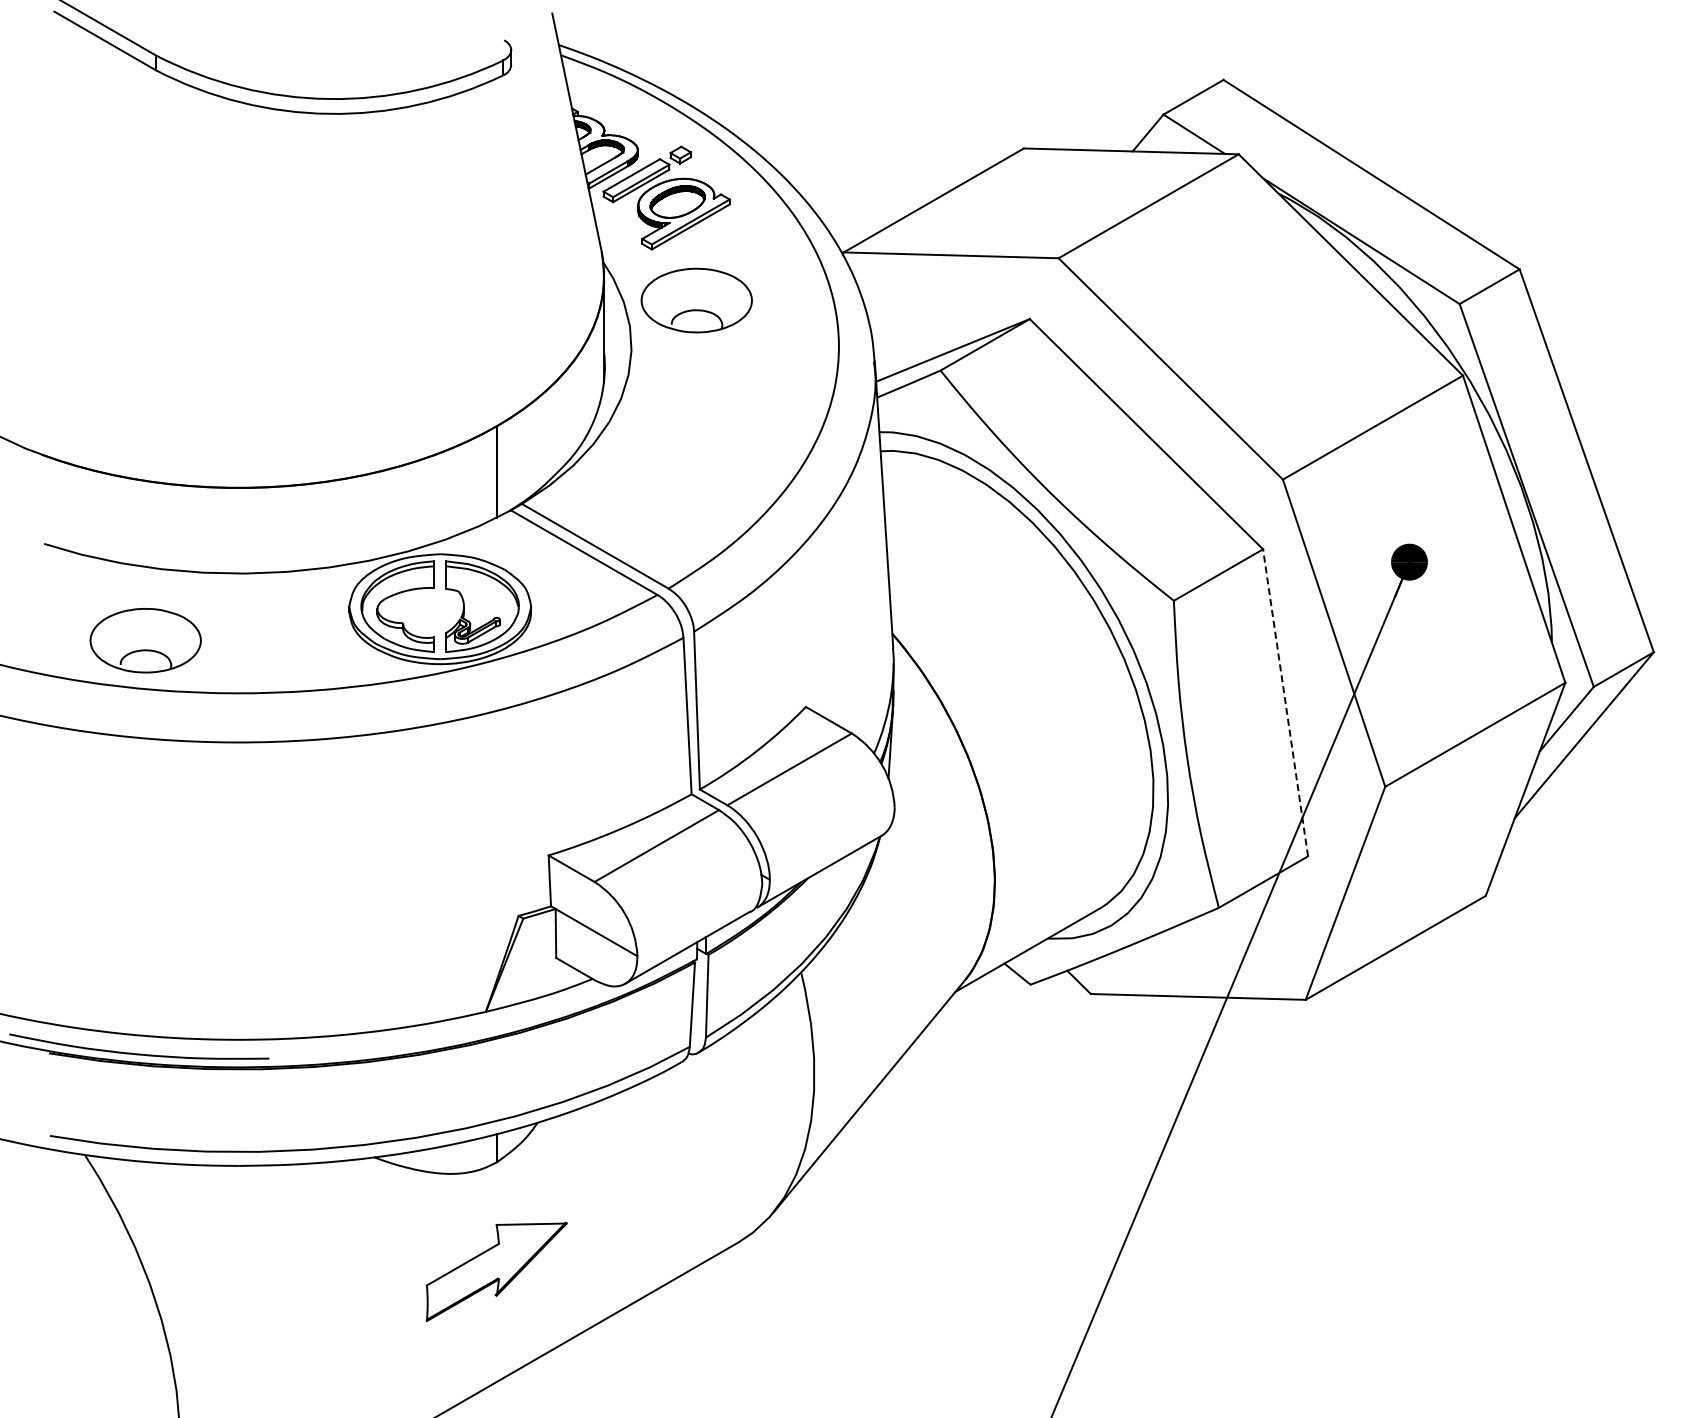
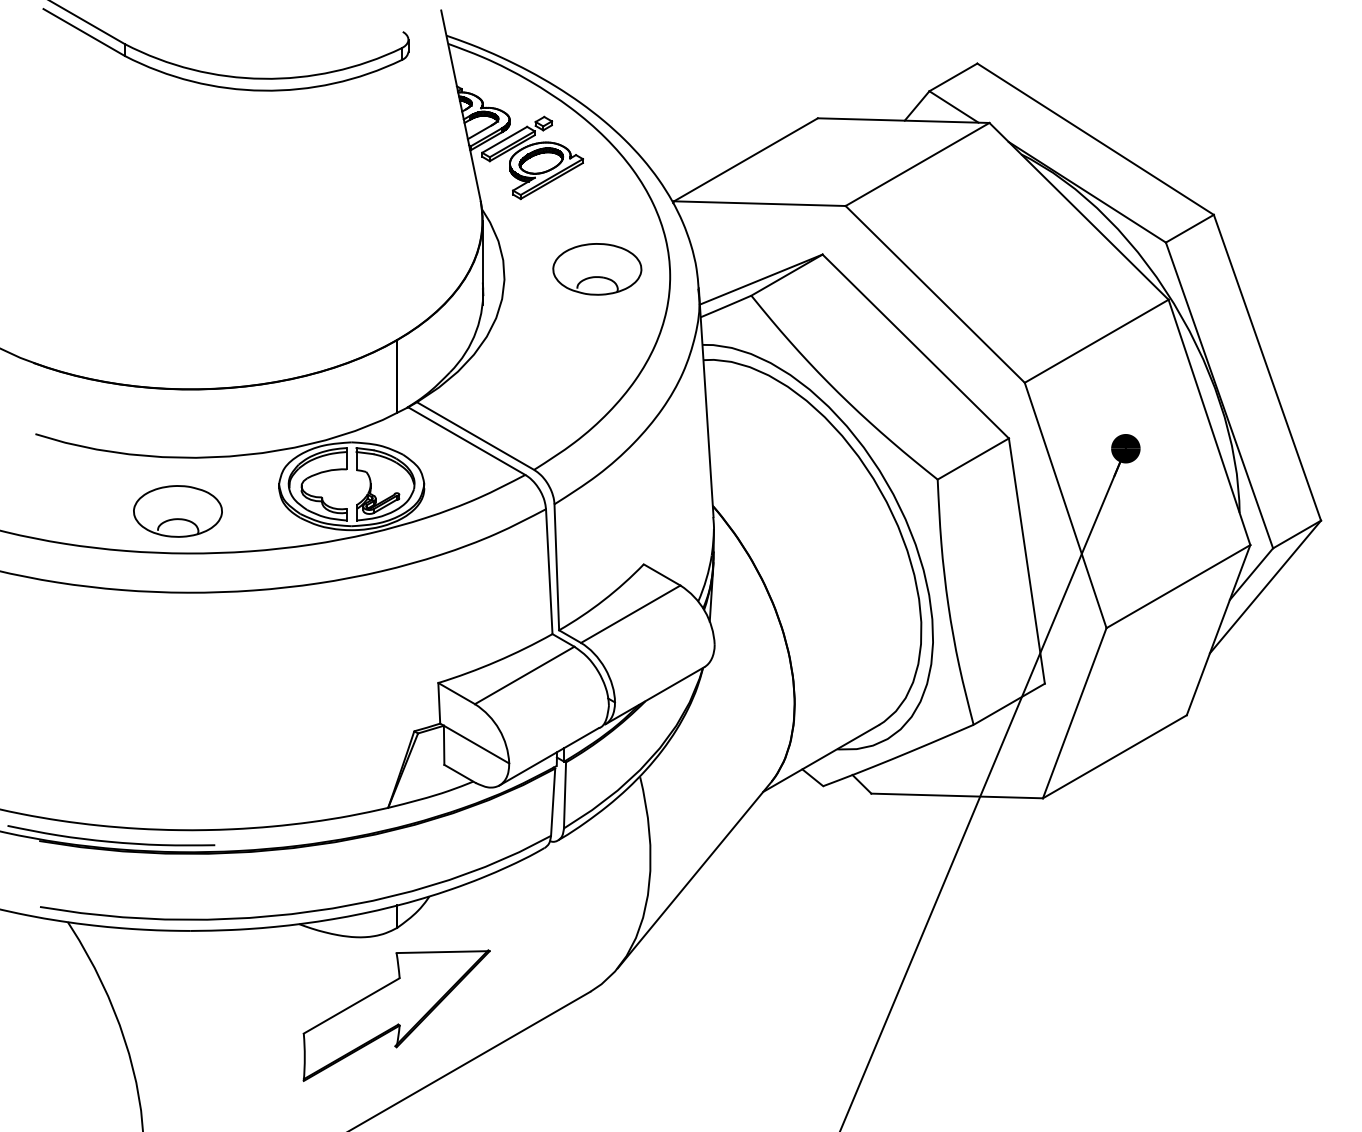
part: (696, 300) -> (597, 269), moved
part: (145, 640) -> (177, 511), moved
line: (1285, 702) -> (1026, 560), dashed -> solid
part: (496, 1271) -> (396, 1015), size x1.67

